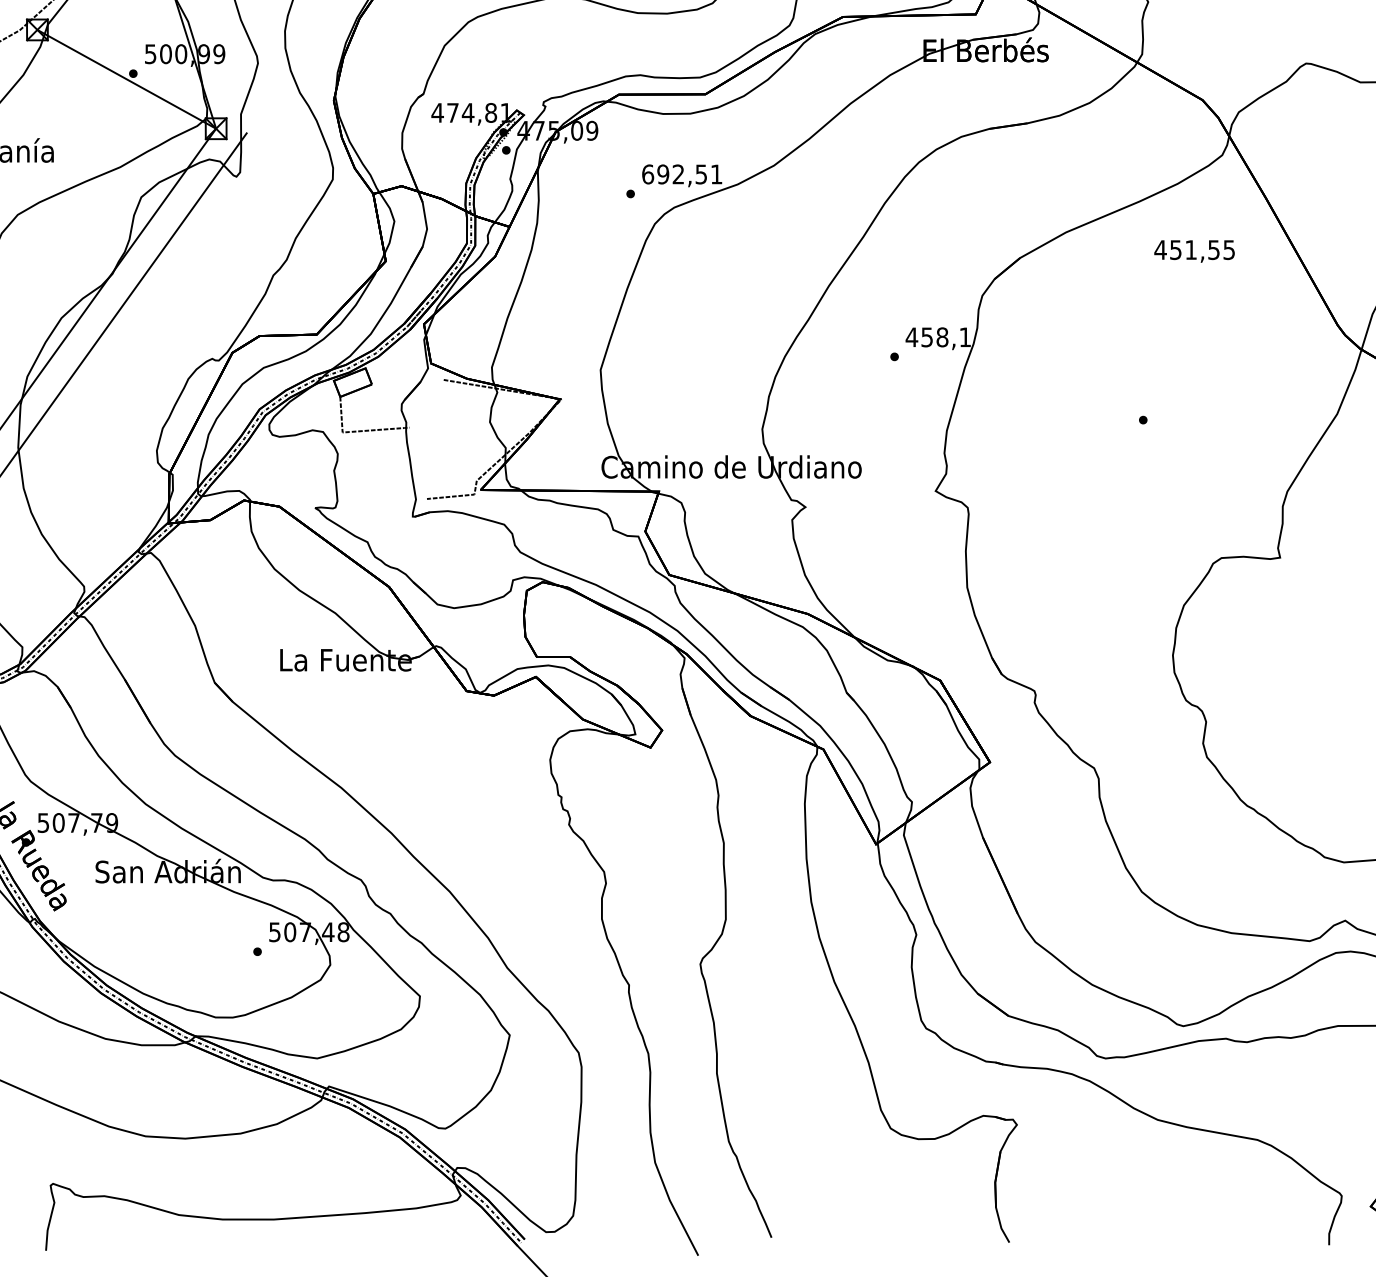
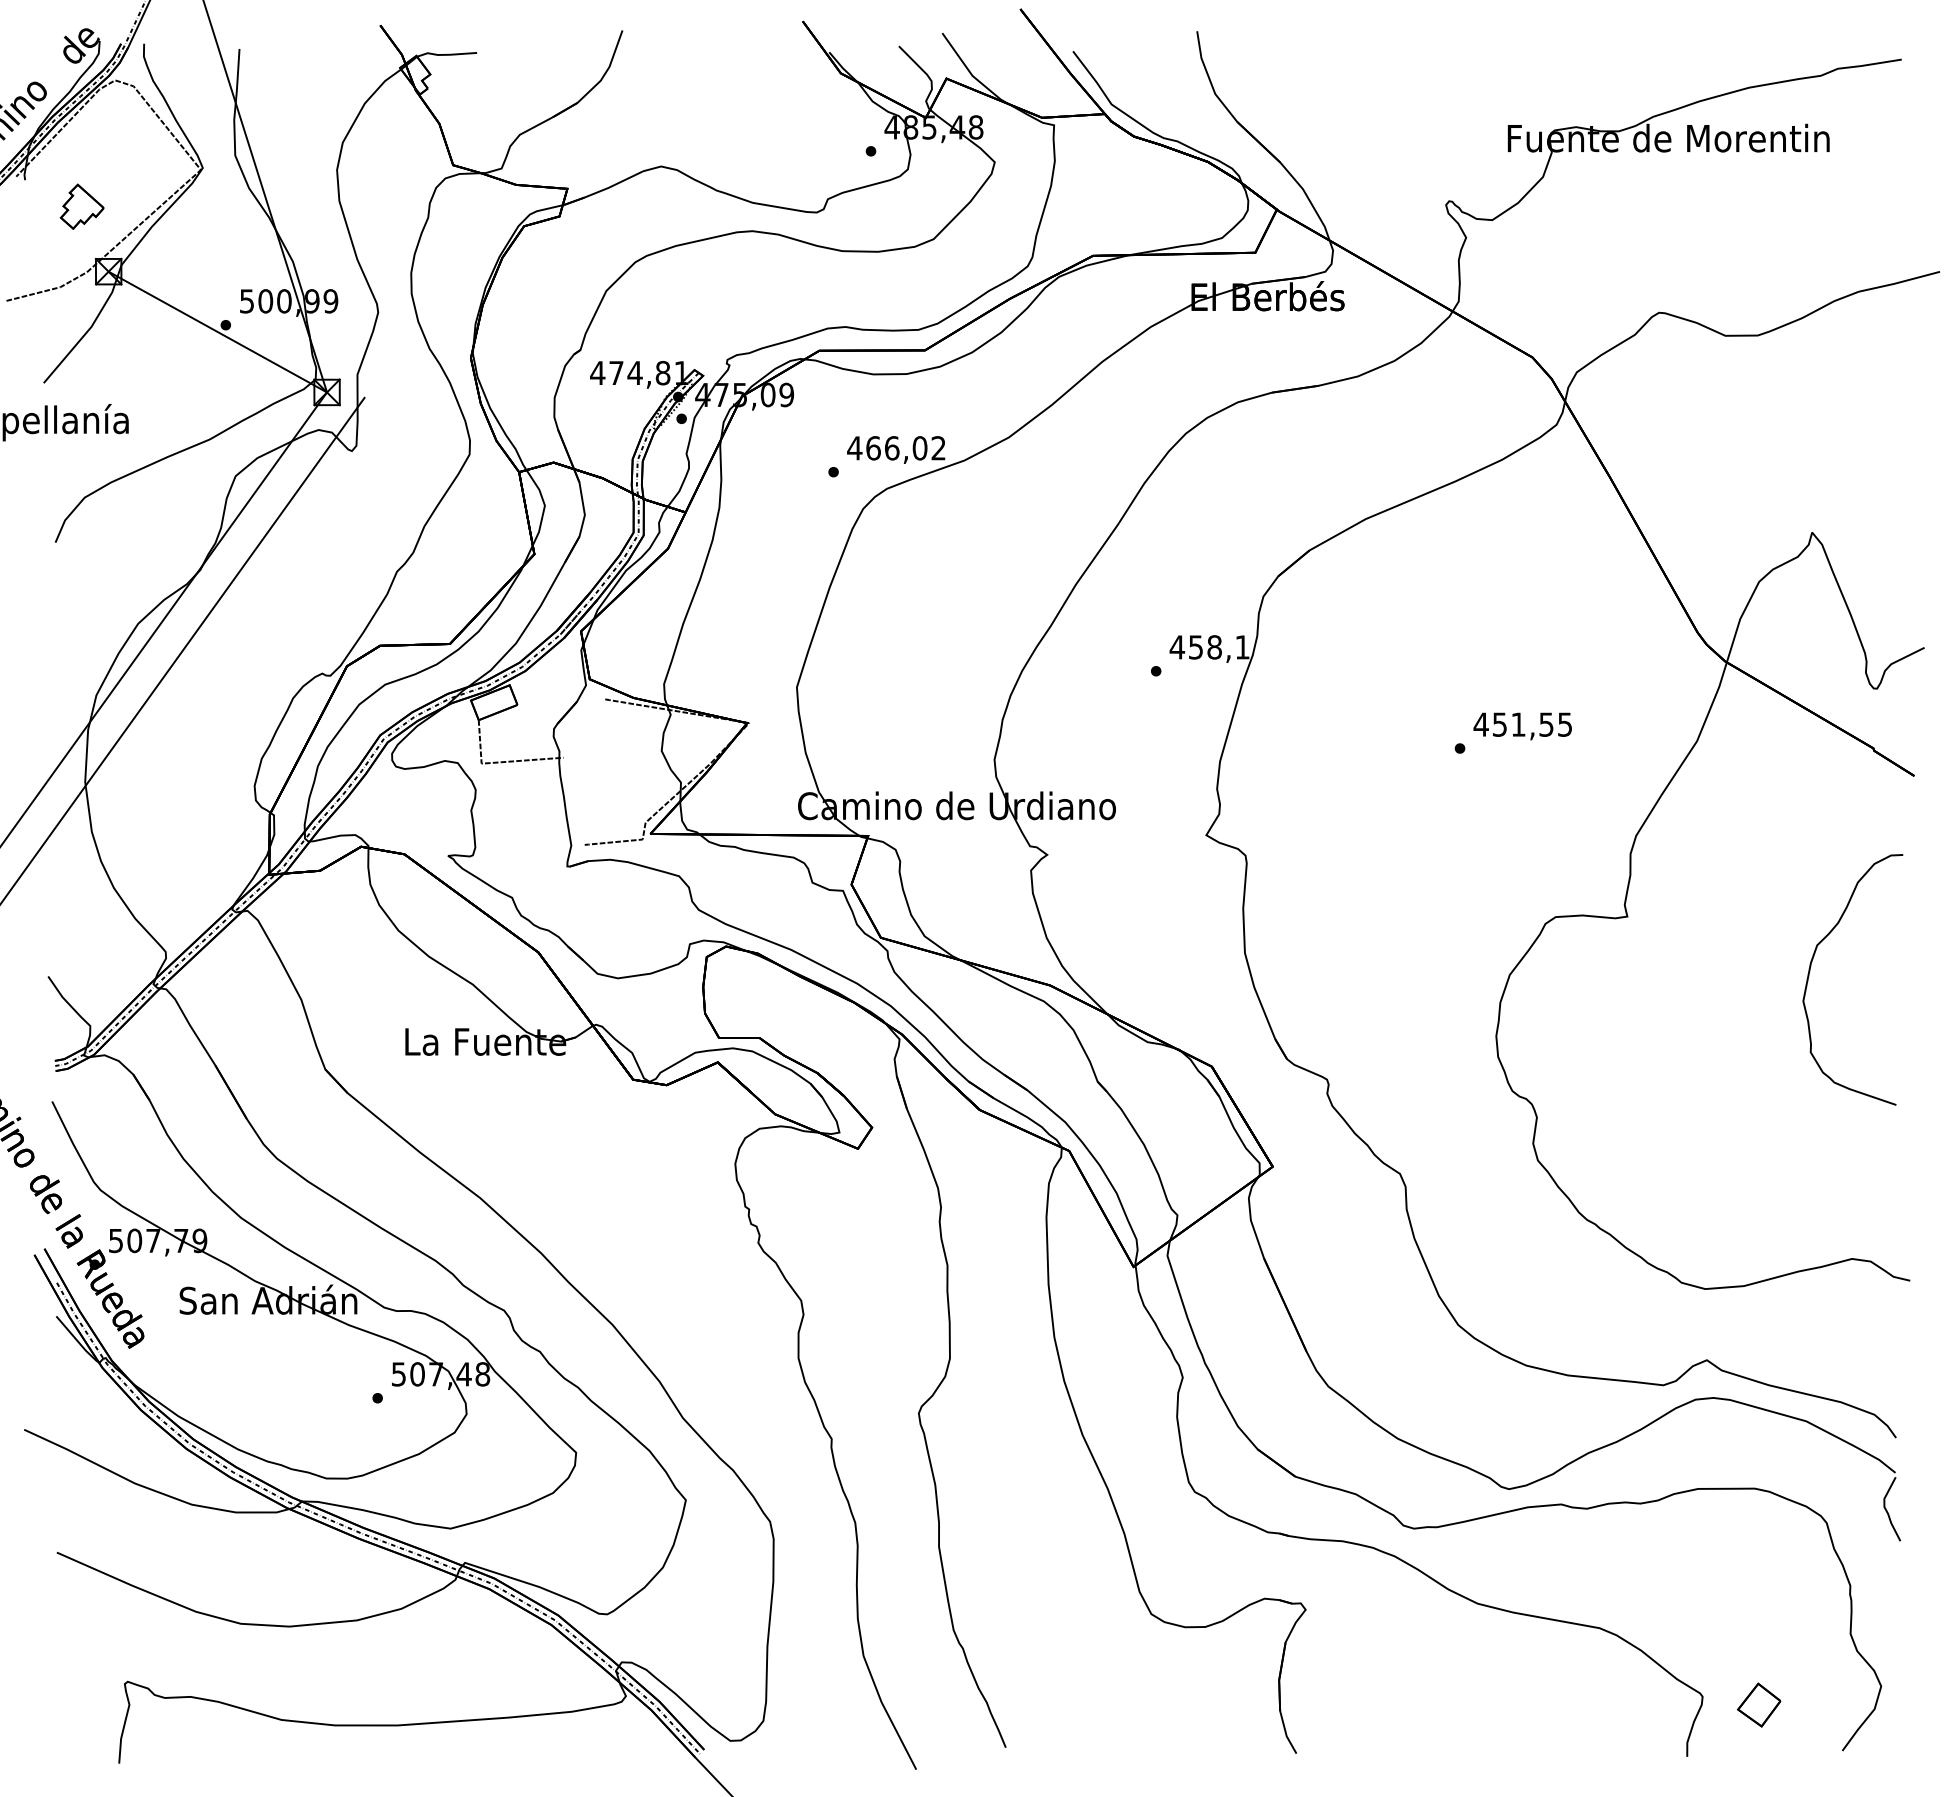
text: (682, 174) -> (896, 448), 692,51 -> 466,02
text: (1194, 251) -> (1522, 726), moved

